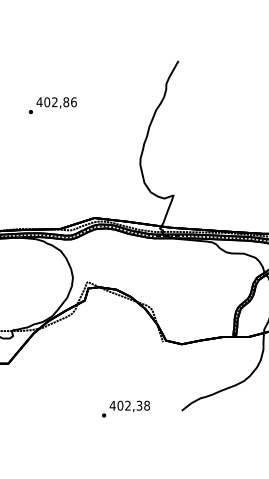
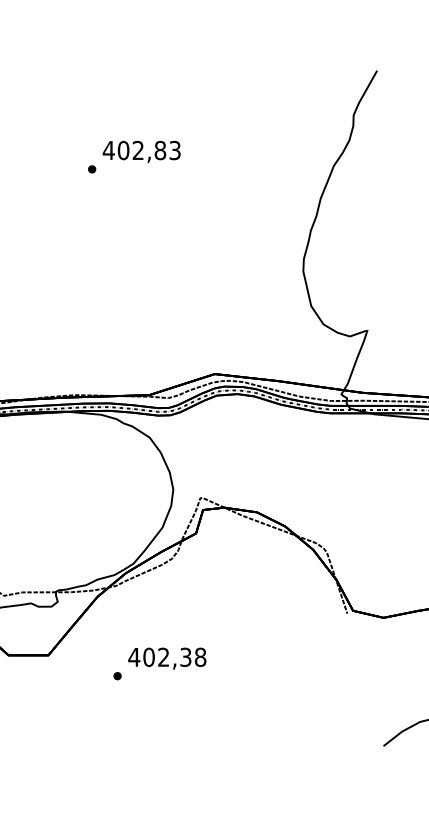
text: (73, 102) -> (174, 150), 402,86 -> 402,83
text: (125, 408) -> (158, 662), moved

